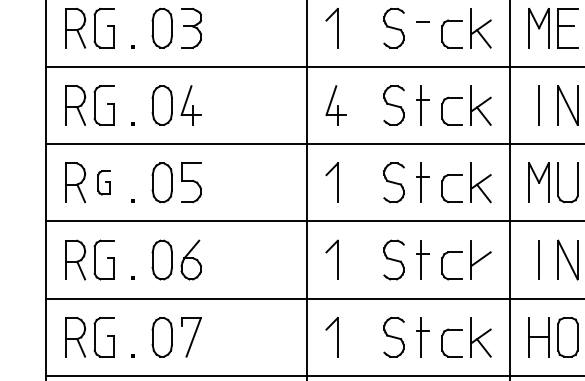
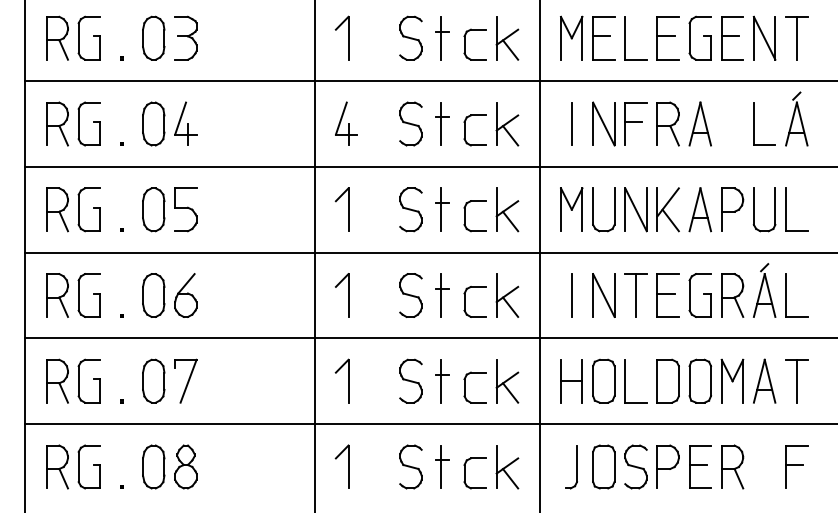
line: (420, 27) -> (440, 37), added
part: (103, 182) -> (88, 209), size x1.67
line: (483, 269) -> (510, 306), added

